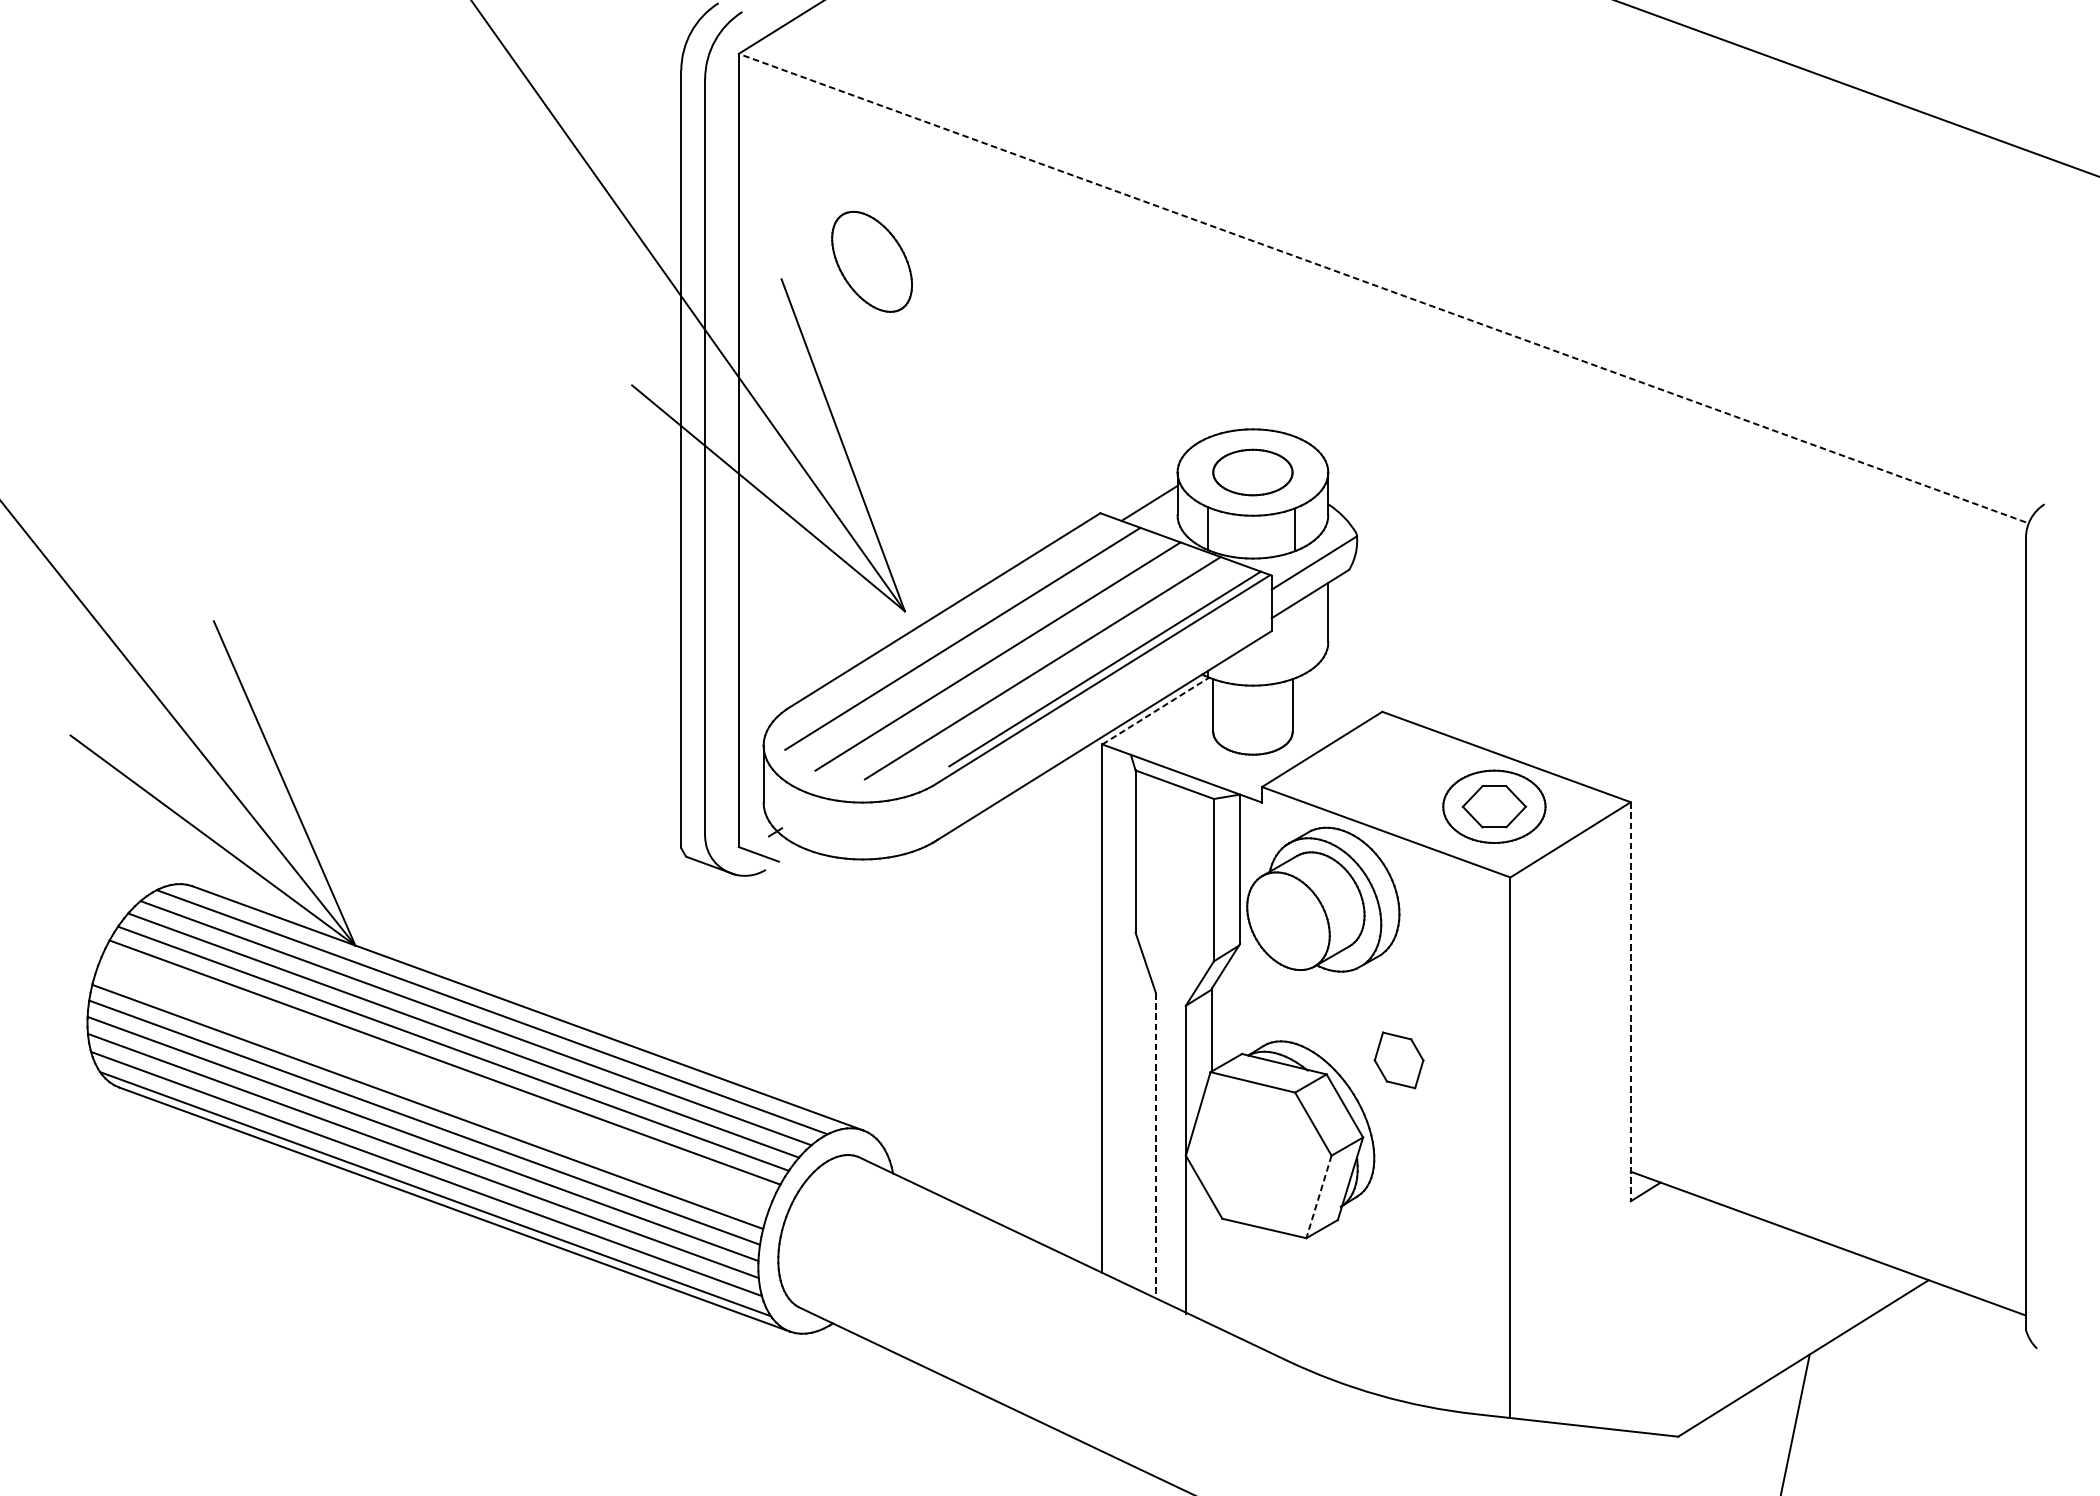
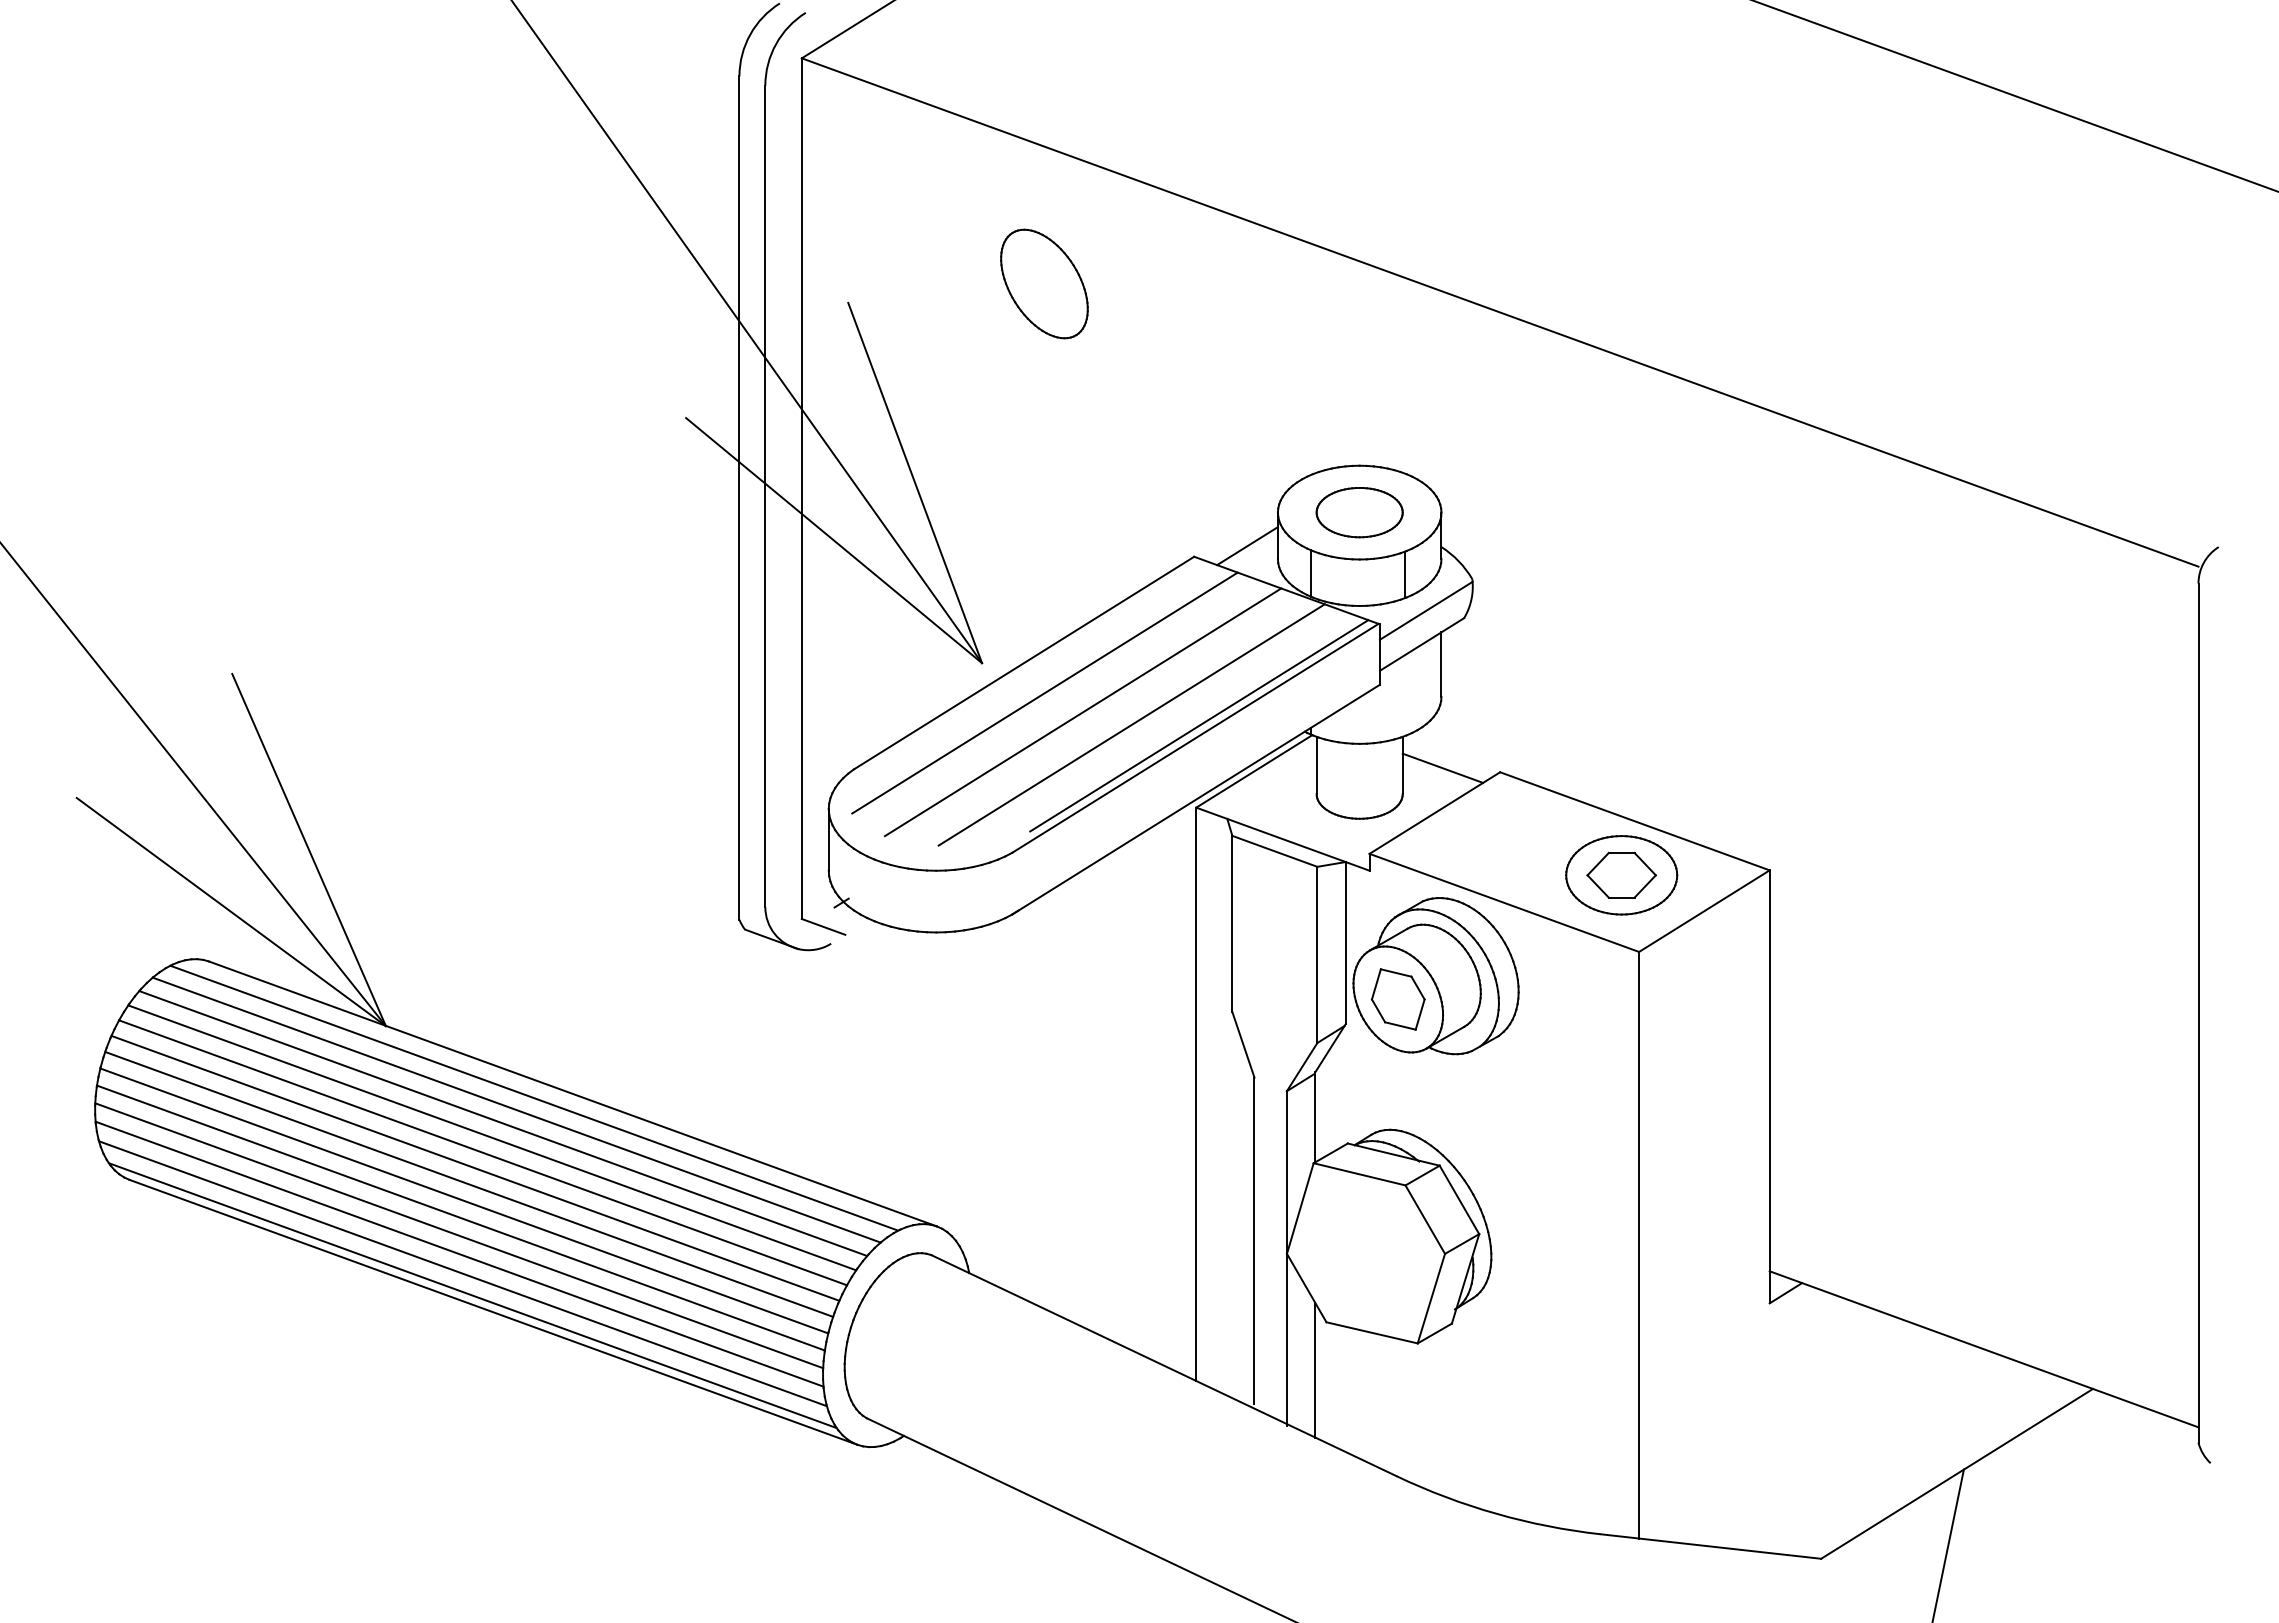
part: (872, 261) -> (1044, 283), moved
line: (1381, 288) -> (1499, 312), dashed -> solid
line: (1329, 707) -> (1442, 767), added
line: (1155, 711) -> (1254, 771), dashed -> solid
line: (1630, 1001) -> (1769, 1086), dashed -> solid
part: (1398, 1060) -> (1397, 999), moved
line: (438, 1076) -> (475, 1167), added
line: (432, 1090) -> (469, 1183), added
line: (1155, 1144) -> (1254, 1241), dashed -> solid
line: (1319, 1196) -> (1431, 1298), dashed -> solid
line: (1212, 1262) -> (1315, 1369), added

